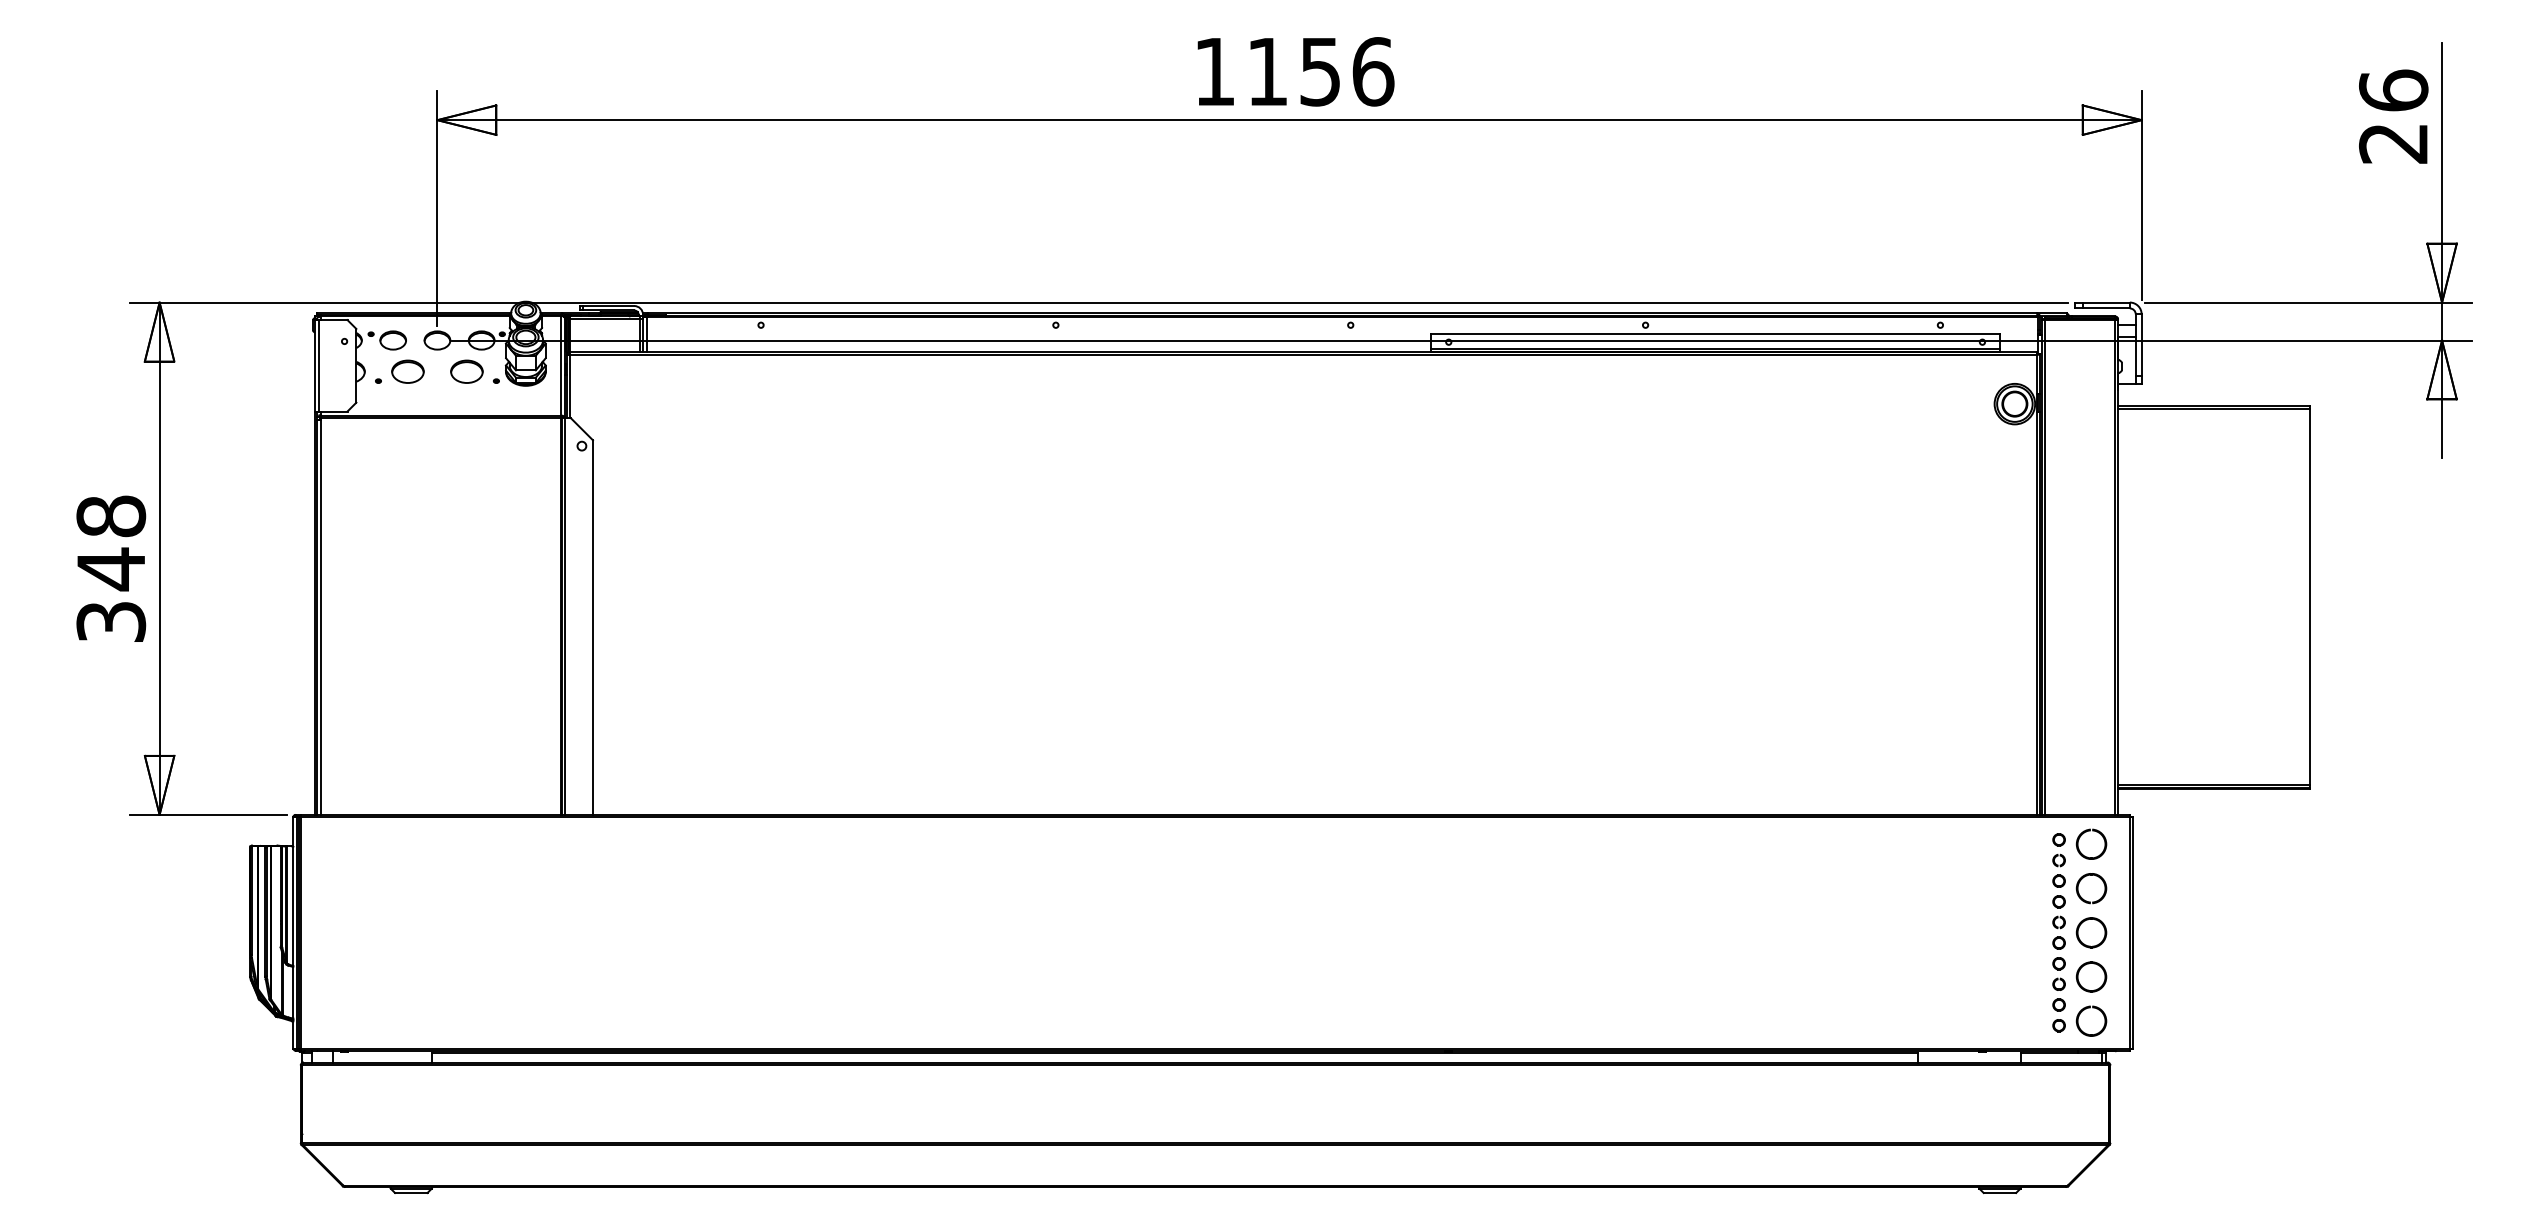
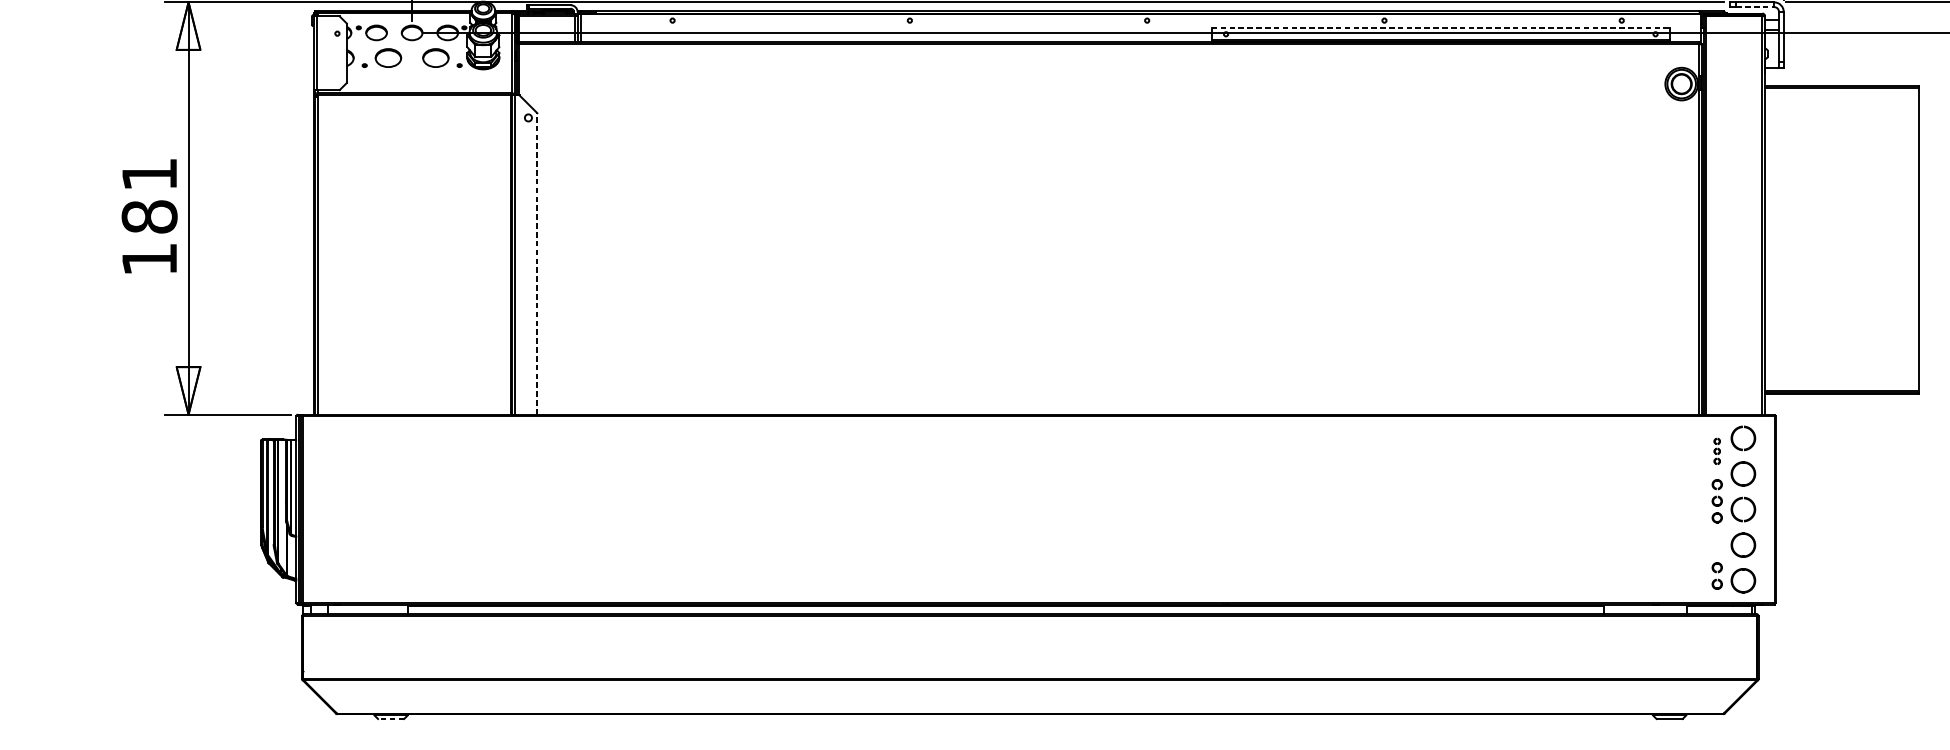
line: (2106, 308) -> (1755, 7), solid -> dashed
line: (1715, 334) -> (1440, 28), solid -> dashed
text: (111, 568) -> (149, 216), 348 -> 181
line: (592, 627) -> (536, 263), solid -> dashed
part: (2058, 860) -> (1716, 451), size x0.6
part: (2058, 973) -> (1716, 542), removed
line: (410, 1193) -> (390, 719), solid -> dashed

